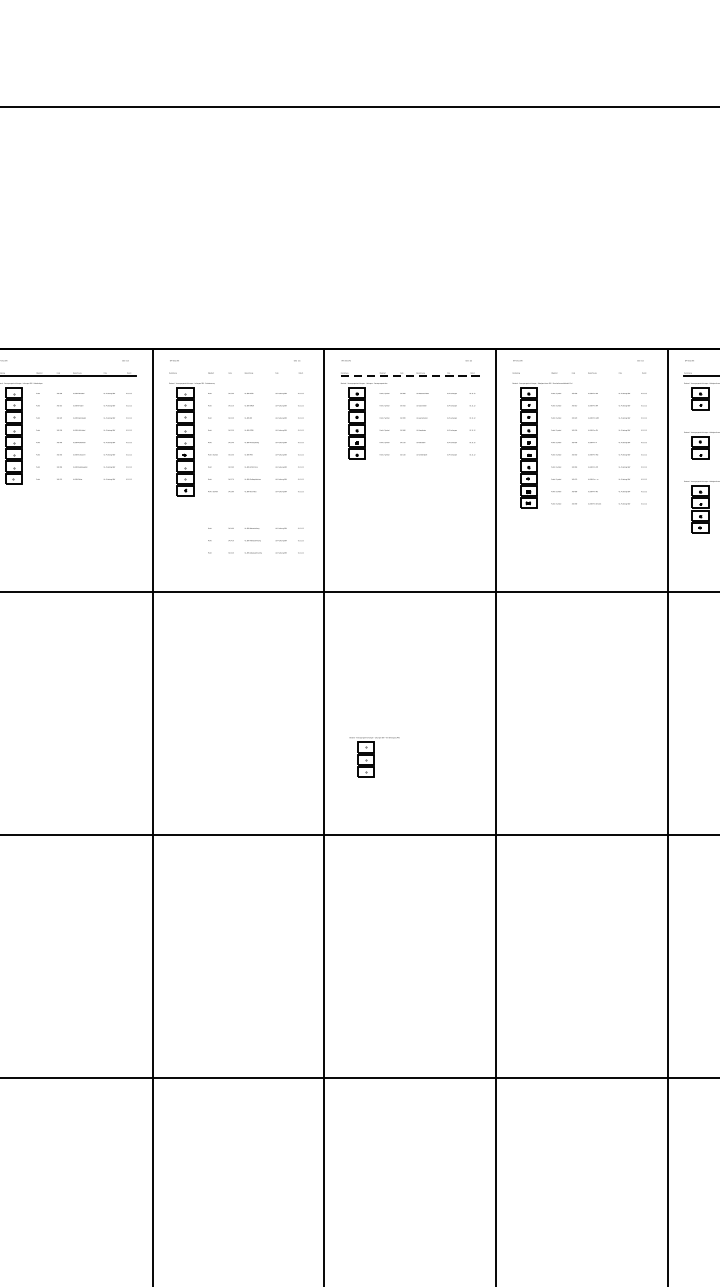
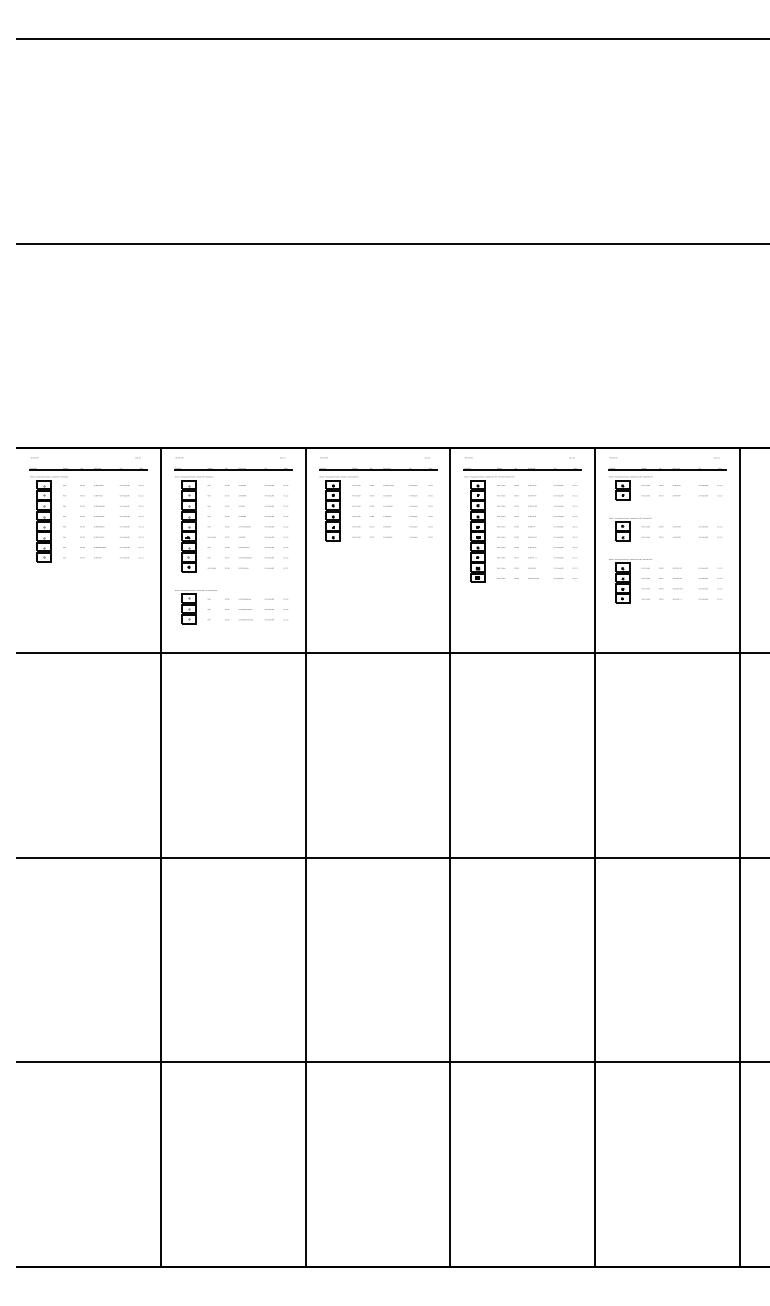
line: (237, 375) -> (232, 470), added
line: (410, 375) -> (378, 470), dashed -> solid
line: (581, 375) -> (522, 470), added
part: (373, 757) -> (195, 607), moved

